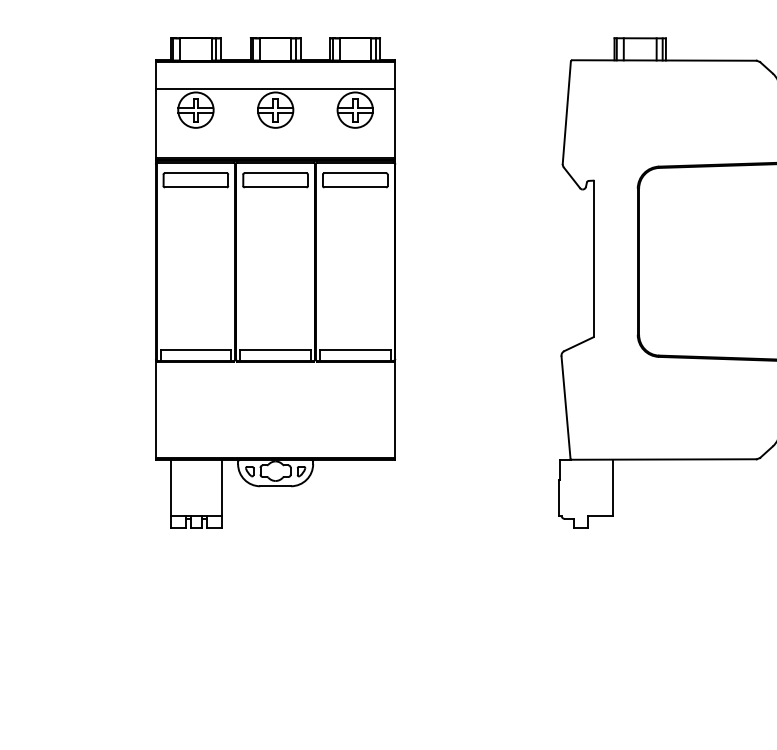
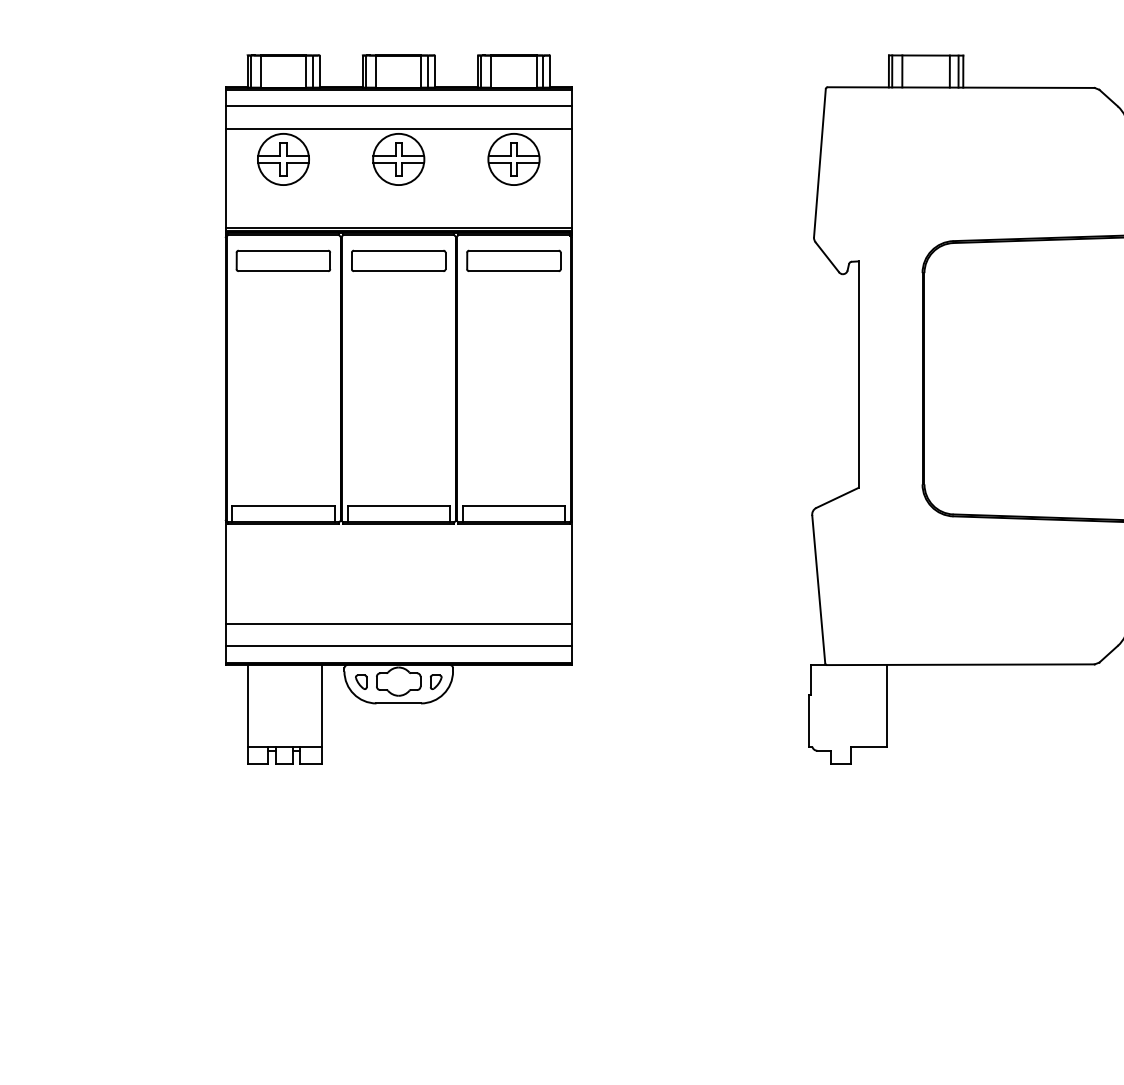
line: (275, 73) -> (398, 106), added
line: (275, 431) -> (398, 624), added
line: (275, 446) -> (398, 645), added

